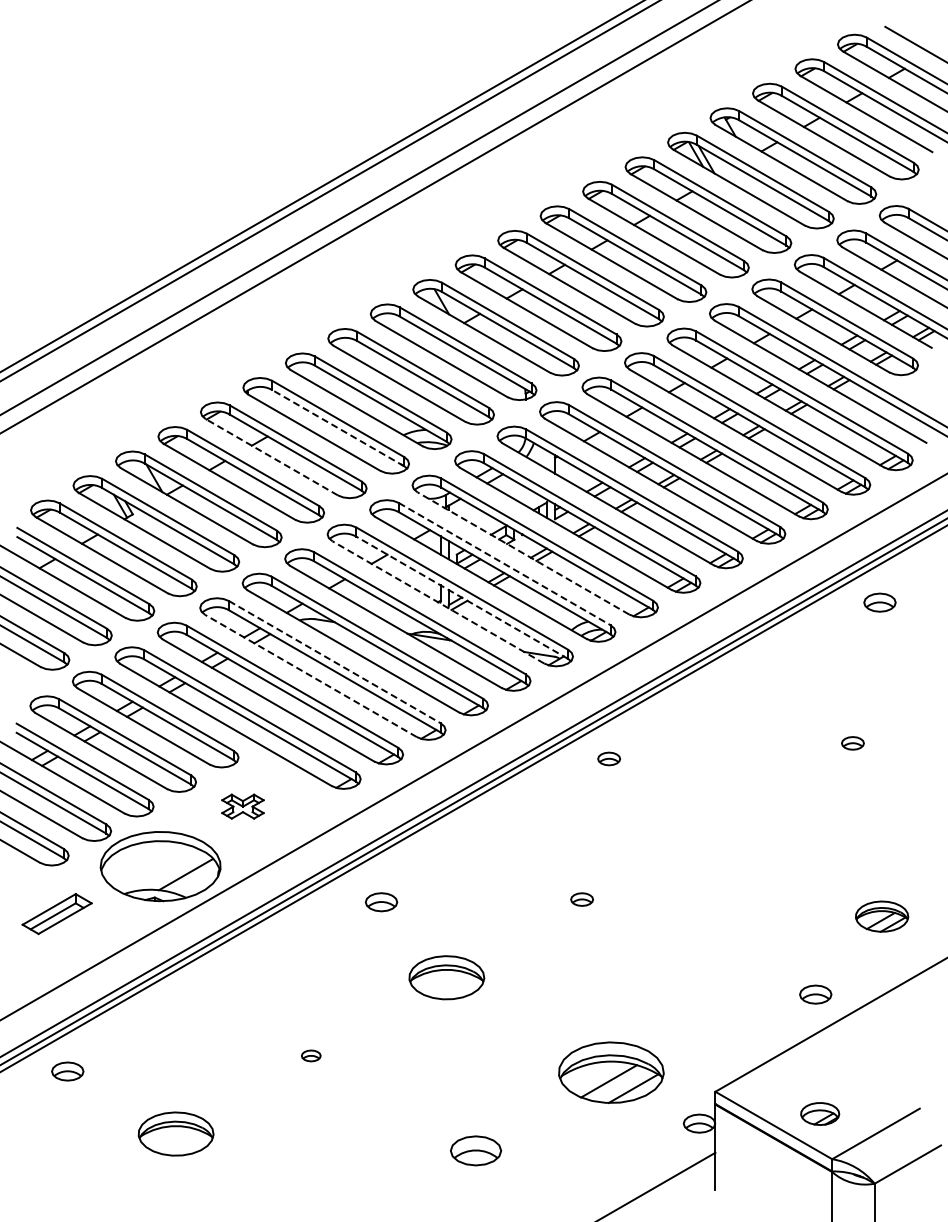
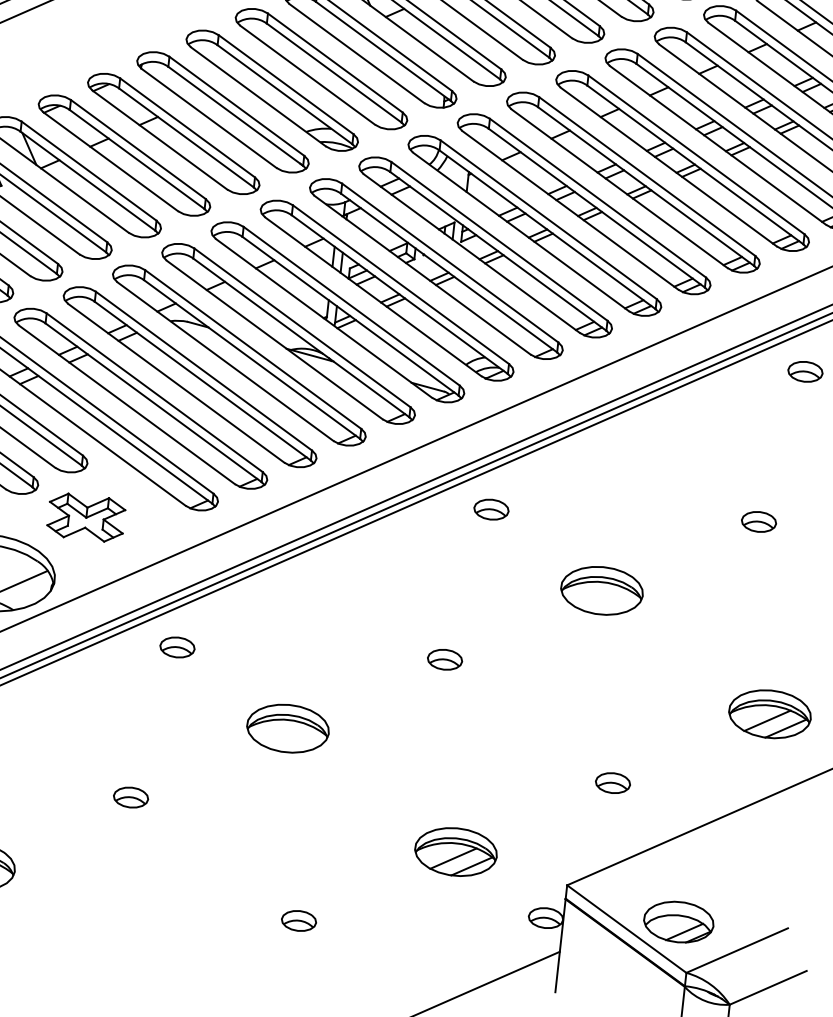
line: (337, 427) -> (235, 115), dashed -> solid
line: (271, 456) -> (159, 139), dashed -> solid
line: (522, 553) -> (421, 275), dashed -> solid
line: (505, 564) -> (401, 285), dashed -> solid
line: (461, 597) -> (349, 315), dashed -> solid
line: (437, 602) -> (323, 318), dashed -> solid
line: (335, 662) -> (204, 371), dashed -> solid
line: (310, 675) -> (175, 382), dashed -> solid
part: (852, 743) -> (758, 522), size x1.43
part: (608, 758) -> (490, 509), size x1.43
part: (242, 806) -> (85, 517), size x1.67
part: (717, 821) -> (601, 590), added
part: (581, 899) -> (444, 659), size x1.43
part: (381, 902) -> (177, 647), moved
part: (881, 916) -> (769, 714), size x1.43
part: (815, 994) -> (612, 782), moved
part: (310, 1055) -> (130, 797), size x1.67
part: (611, 1072) -> (456, 851), size x0.71
part: (819, 1113) -> (678, 921), size x1.67
part: (475, 1150) -> (298, 920), size x0.62

